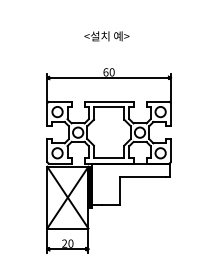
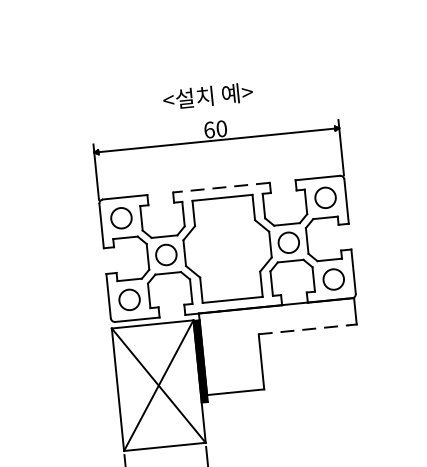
text: (106, 36) -> (207, 96), moved
line: (108, 101) -> (220, 187), solid -> dashed
line: (143, 176) -> (304, 328), solid -> dashed

